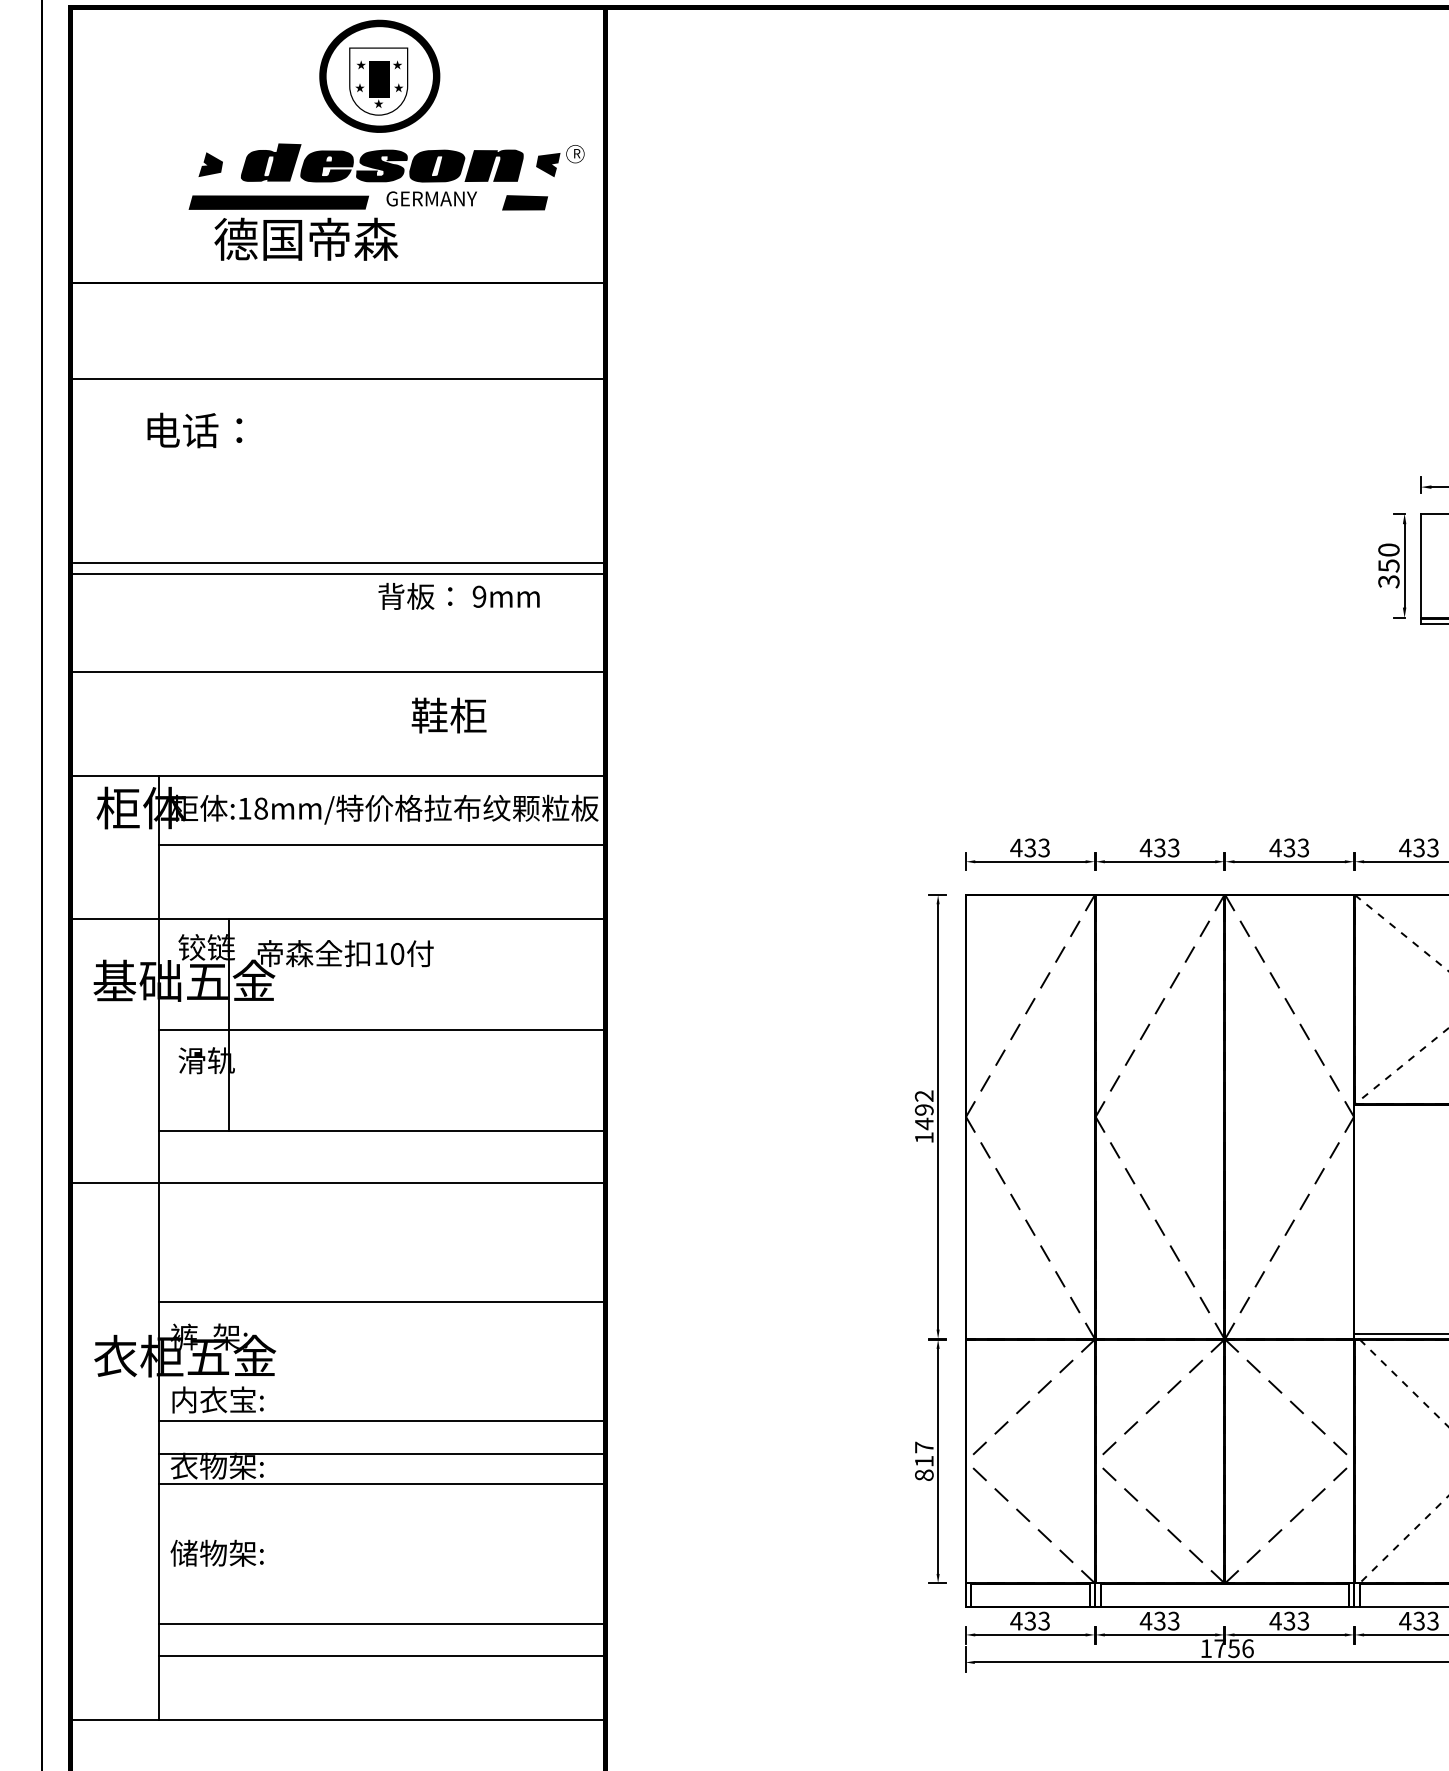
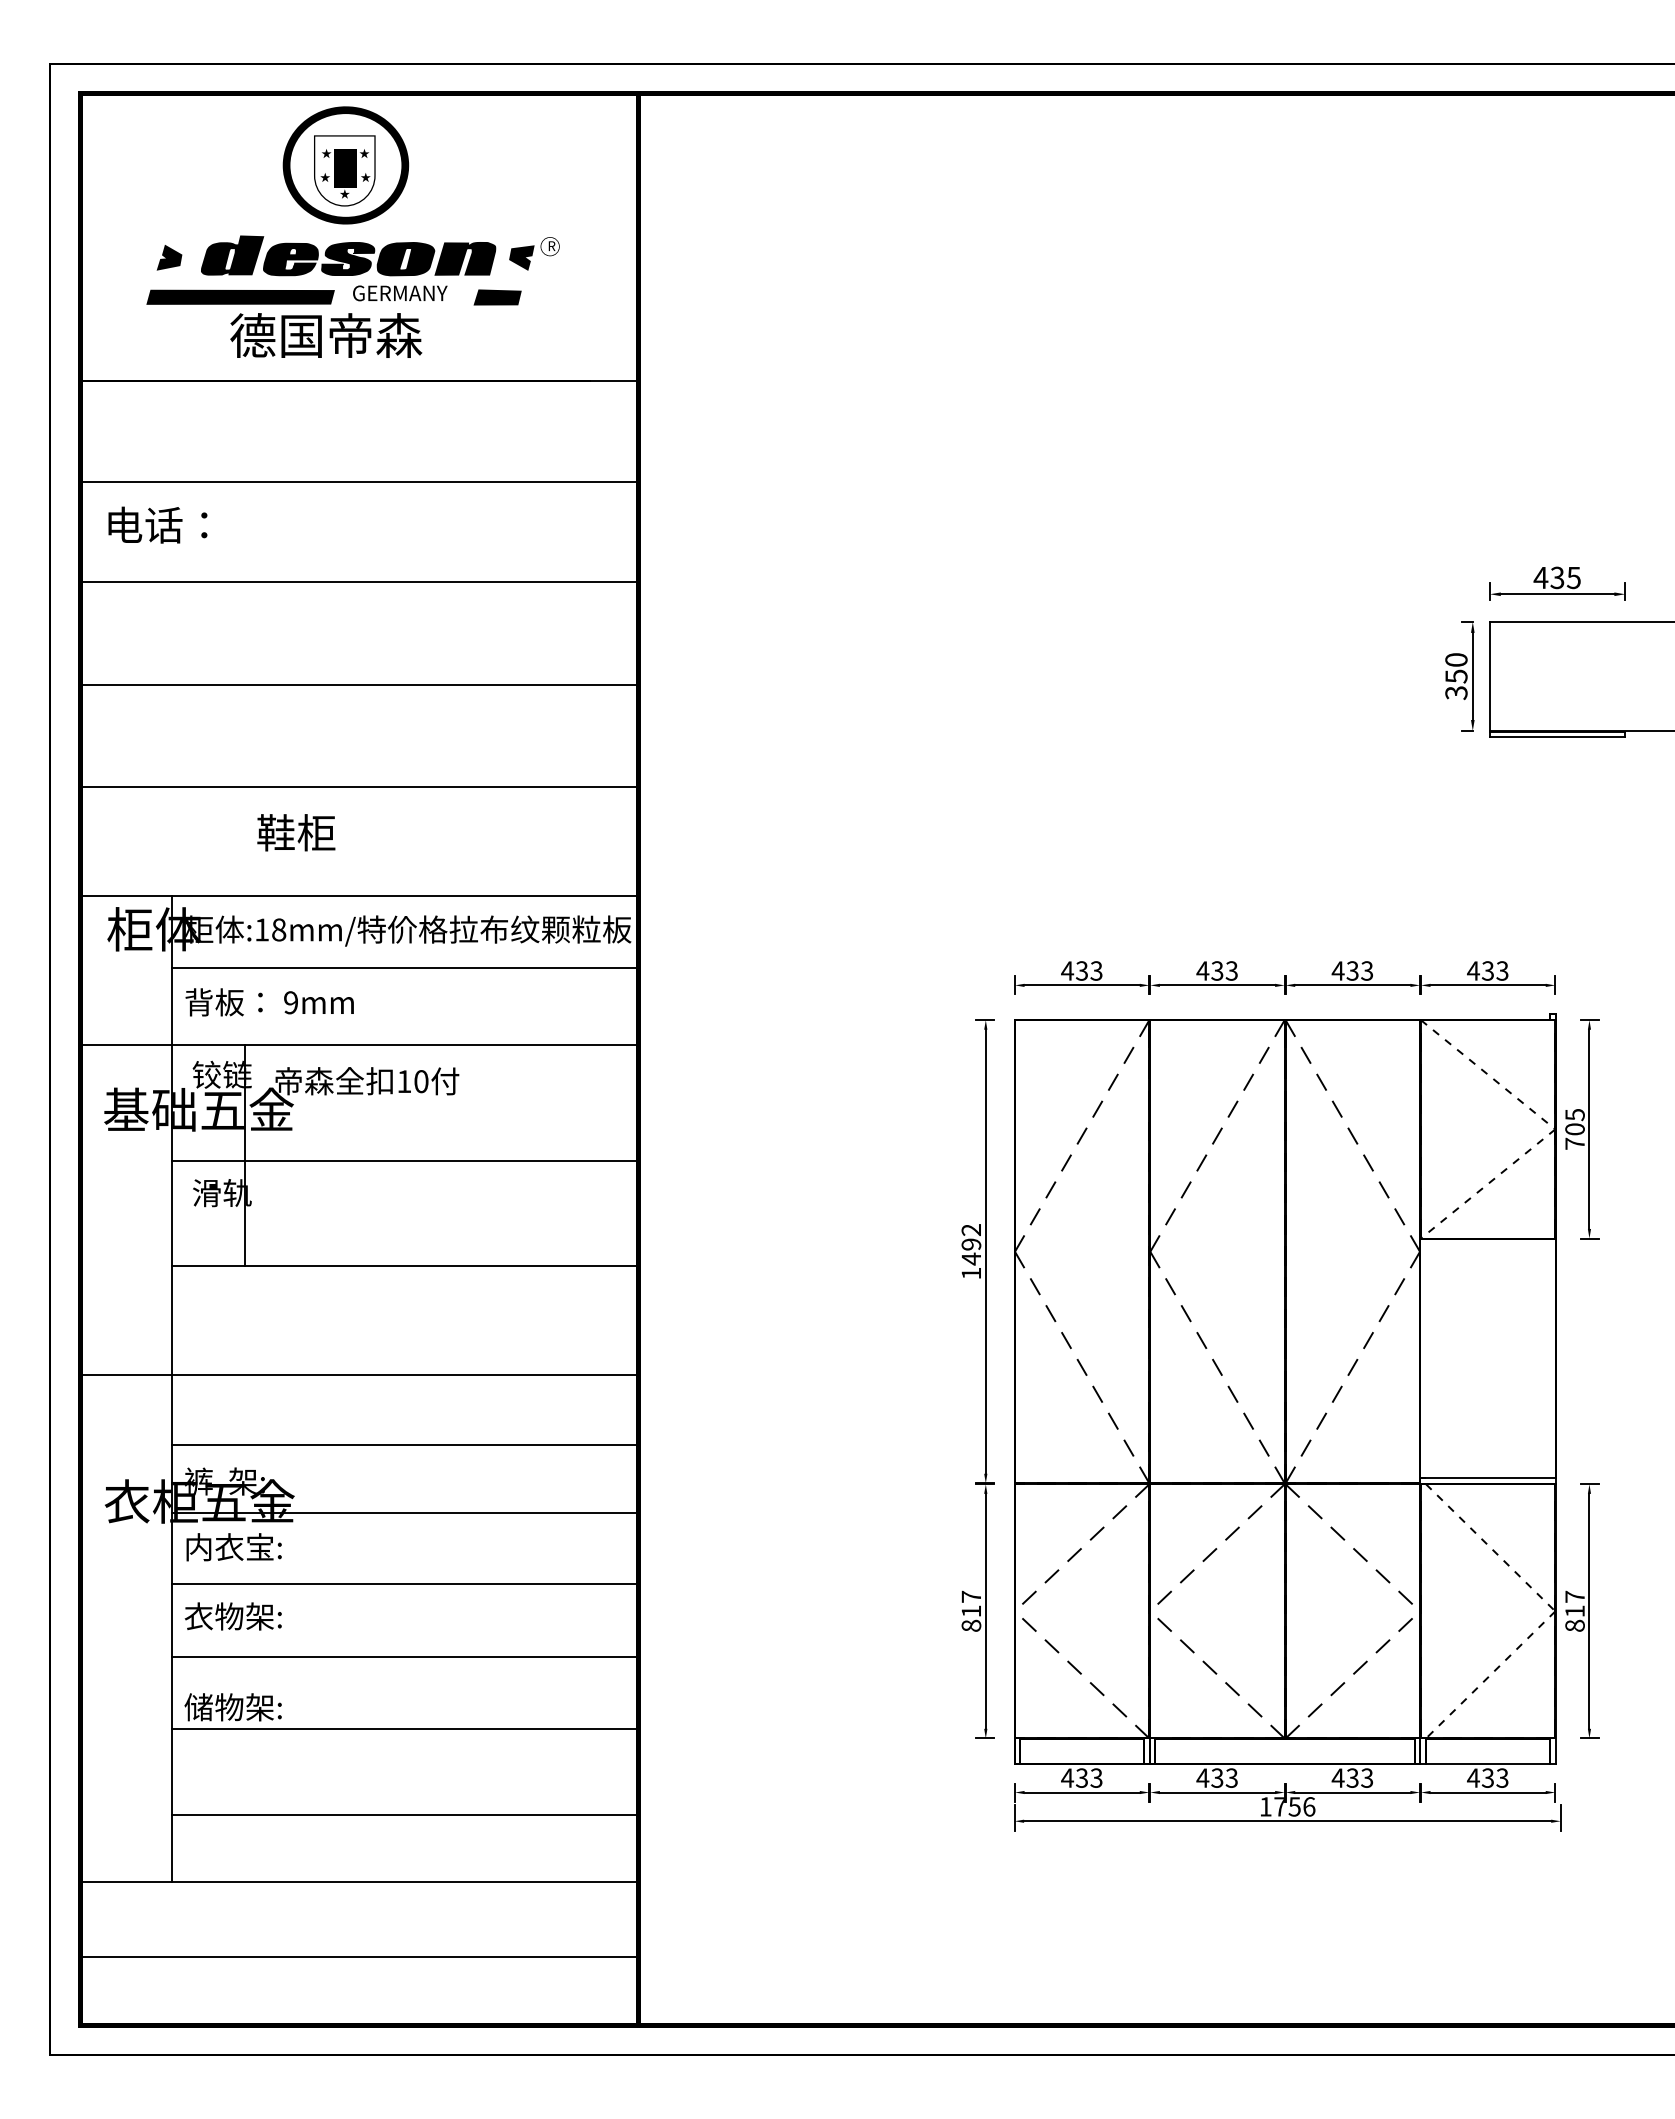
part: (386, 114) -> (352, 205), moved
text: (194, 429) -> (157, 524), moved
line: (339, 562) -> (360, 581), moved
text: (458, 596) -> (269, 1002), moved
text: (449, 715) -> (296, 832), moved
line: (338, 1182) -> (359, 1374), moved
line: (381, 1420) -> (404, 1512), moved
line: (381, 1453) -> (404, 1657), moved
line: (381, 1484) -> (404, 1584), moved
line: (381, 1624) -> (404, 1729), moved

